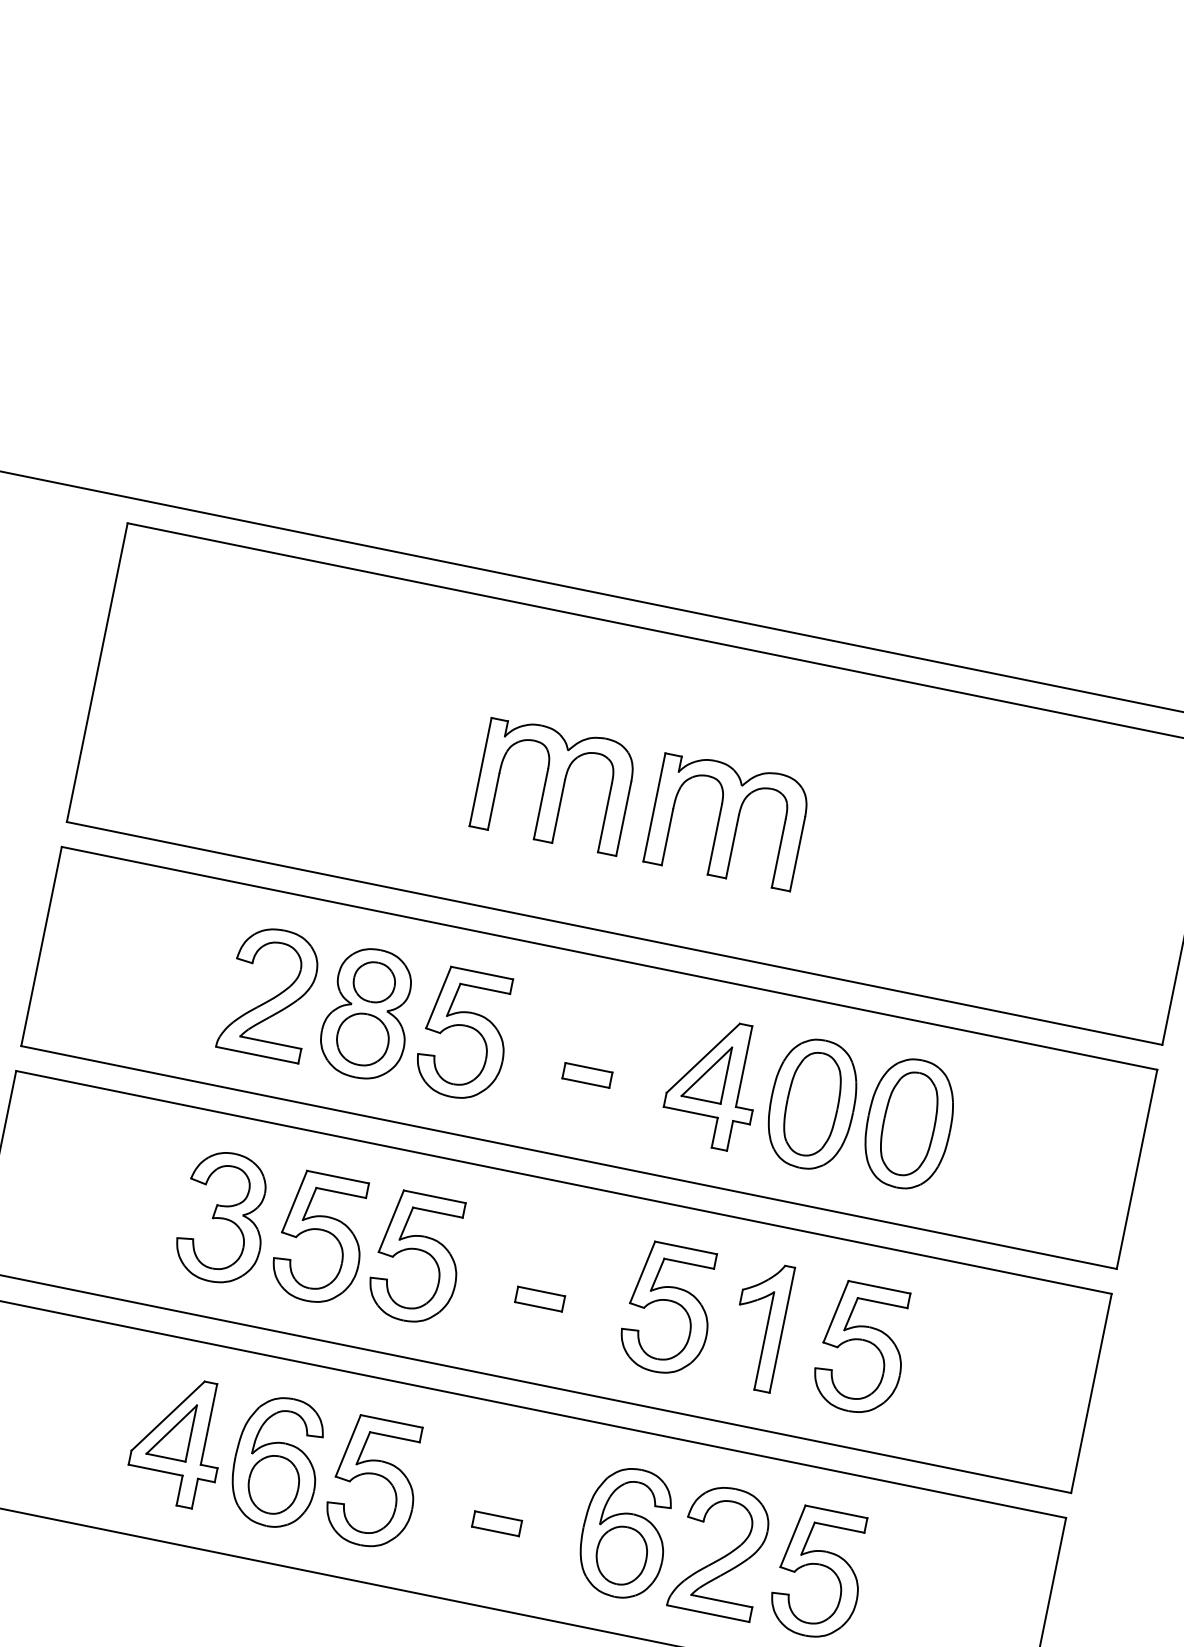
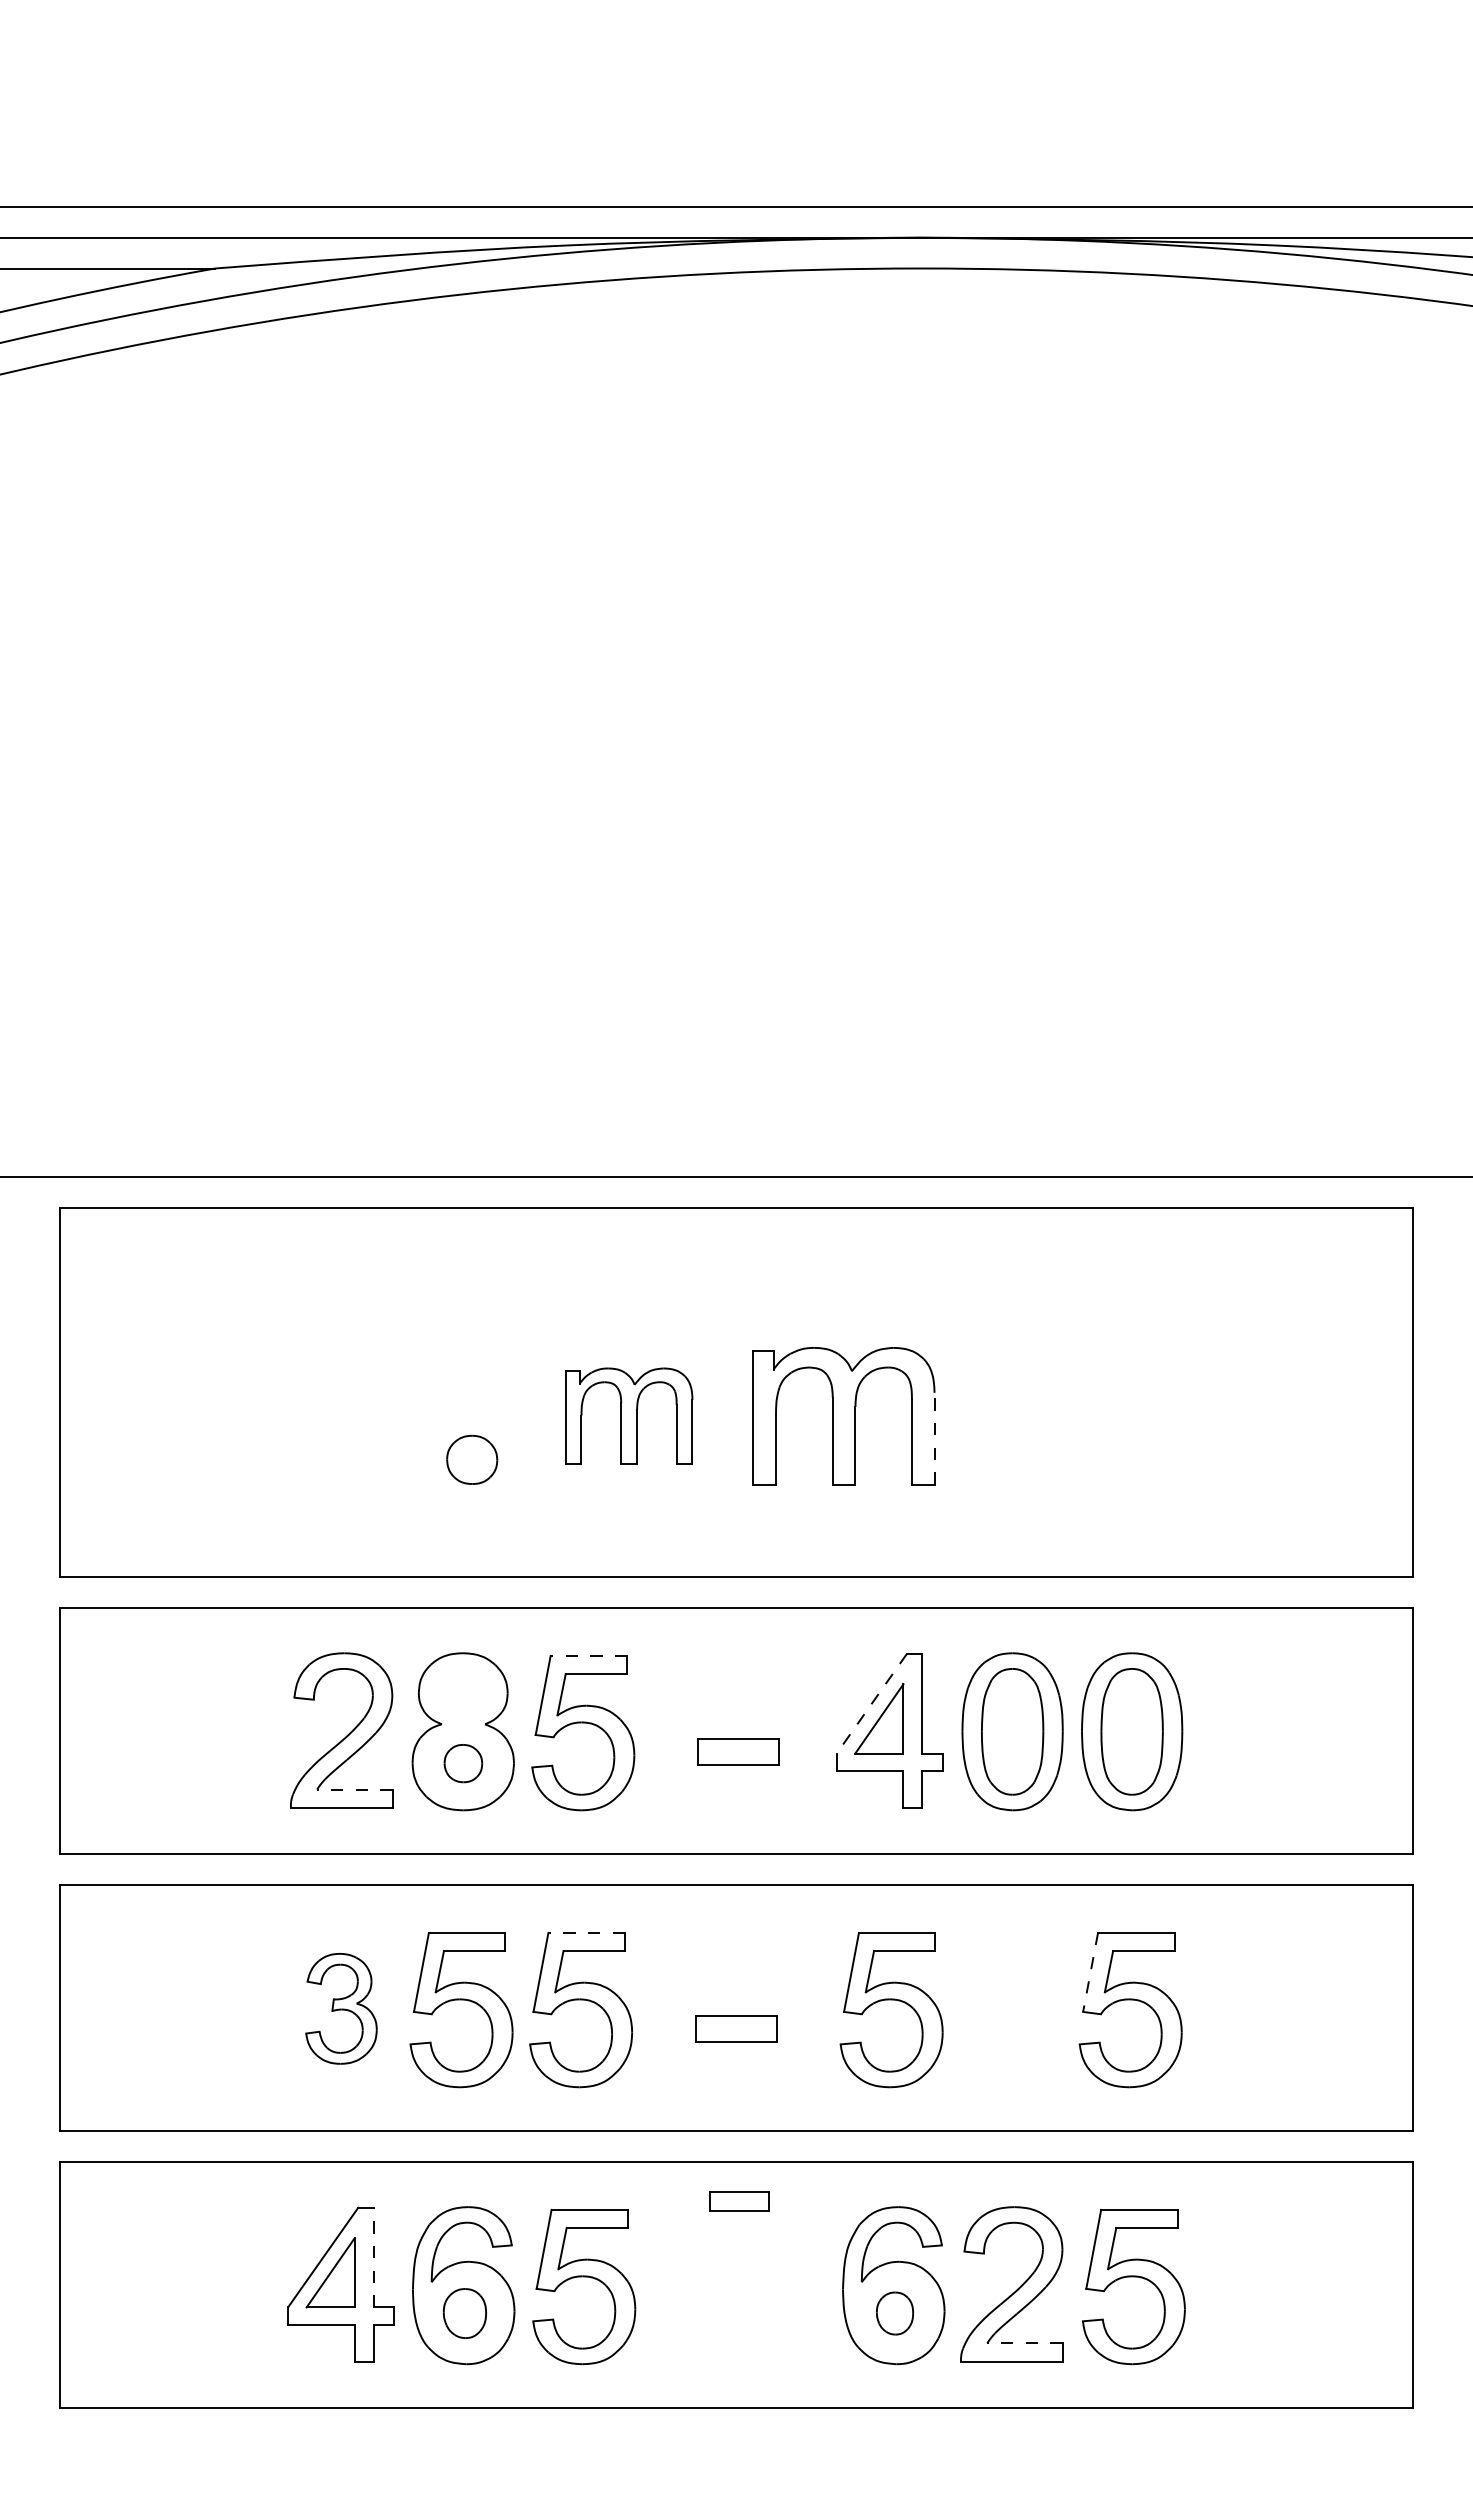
part: (553, 785) -> (628, 1416), size x0.7
line: (797, 854) -> (934, 1438), solid -> dashed
line: (481, 972) -> (588, 1655), solid -> dashed
part: (374, 982) -> (472, 1459), moved
part: (363, 1039) -> (463, 1763), size x0.6
line: (270, 1042) -> (354, 1789), solid -> dashed
line: (703, 1058) -> (871, 1703), solid -> dashed
part: (587, 1075) -> (738, 1752), size x1.4
line: (434, 1196) -> (586, 1932), solid -> dashed
part: (223, 1217) -> (341, 2008), size x0.7
part: (539, 1298) -> (735, 2028), size x1.4
line: (835, 1311) -> (1090, 1972), solid -> dashed
part: (767, 1327) -> (1012, 2007), removed
line: (208, 1424) -> (373, 2257), solid -> dashed
part: (273, 1484) -> (464, 2313), size x0.7
part: (497, 1523) -> (739, 2201), moved
part: (621, 1555) -> (894, 2313), size x0.6
line: (721, 1601) -> (1024, 2343), solid -> dashed

